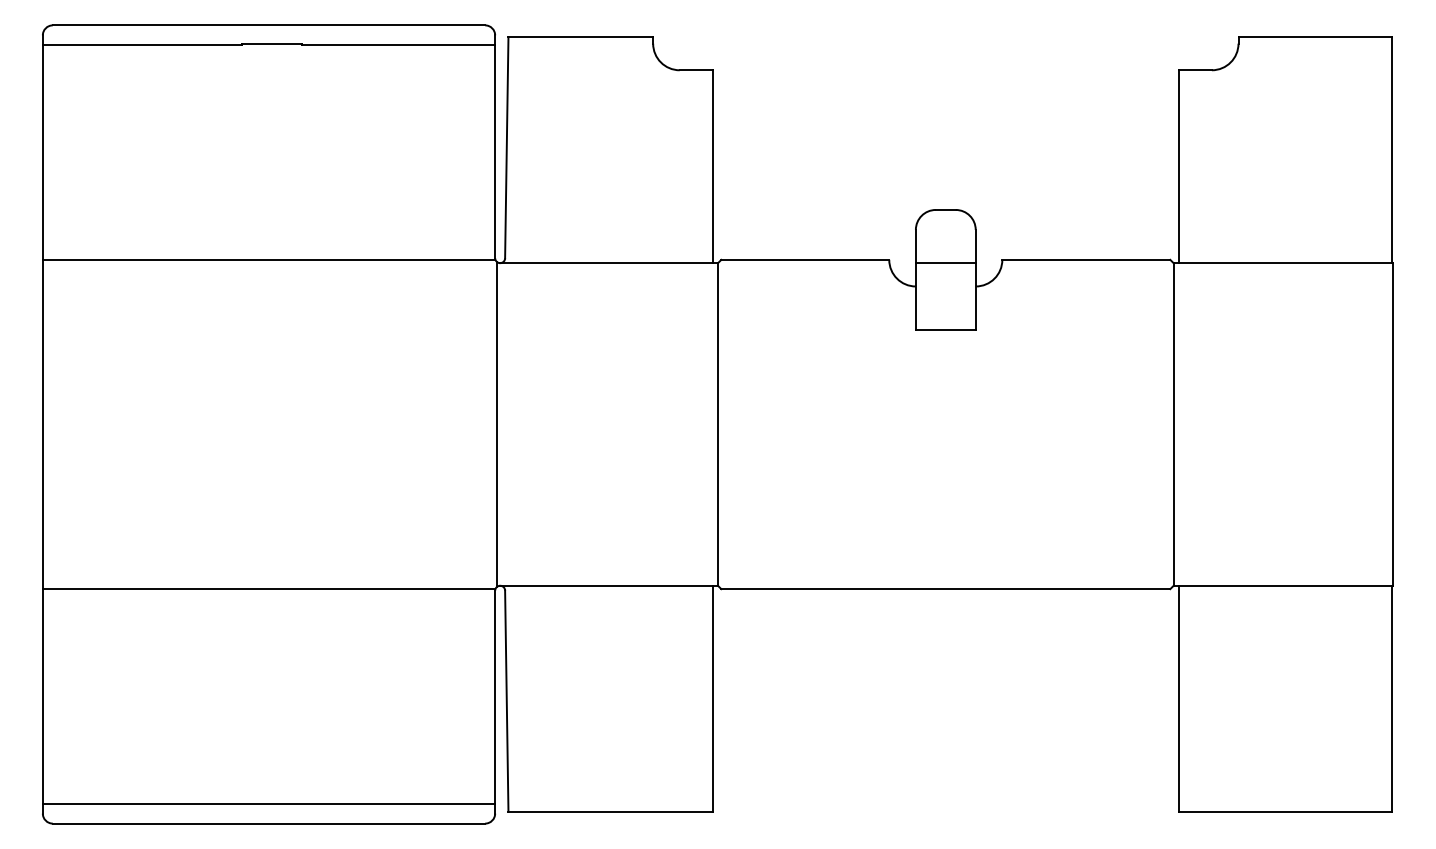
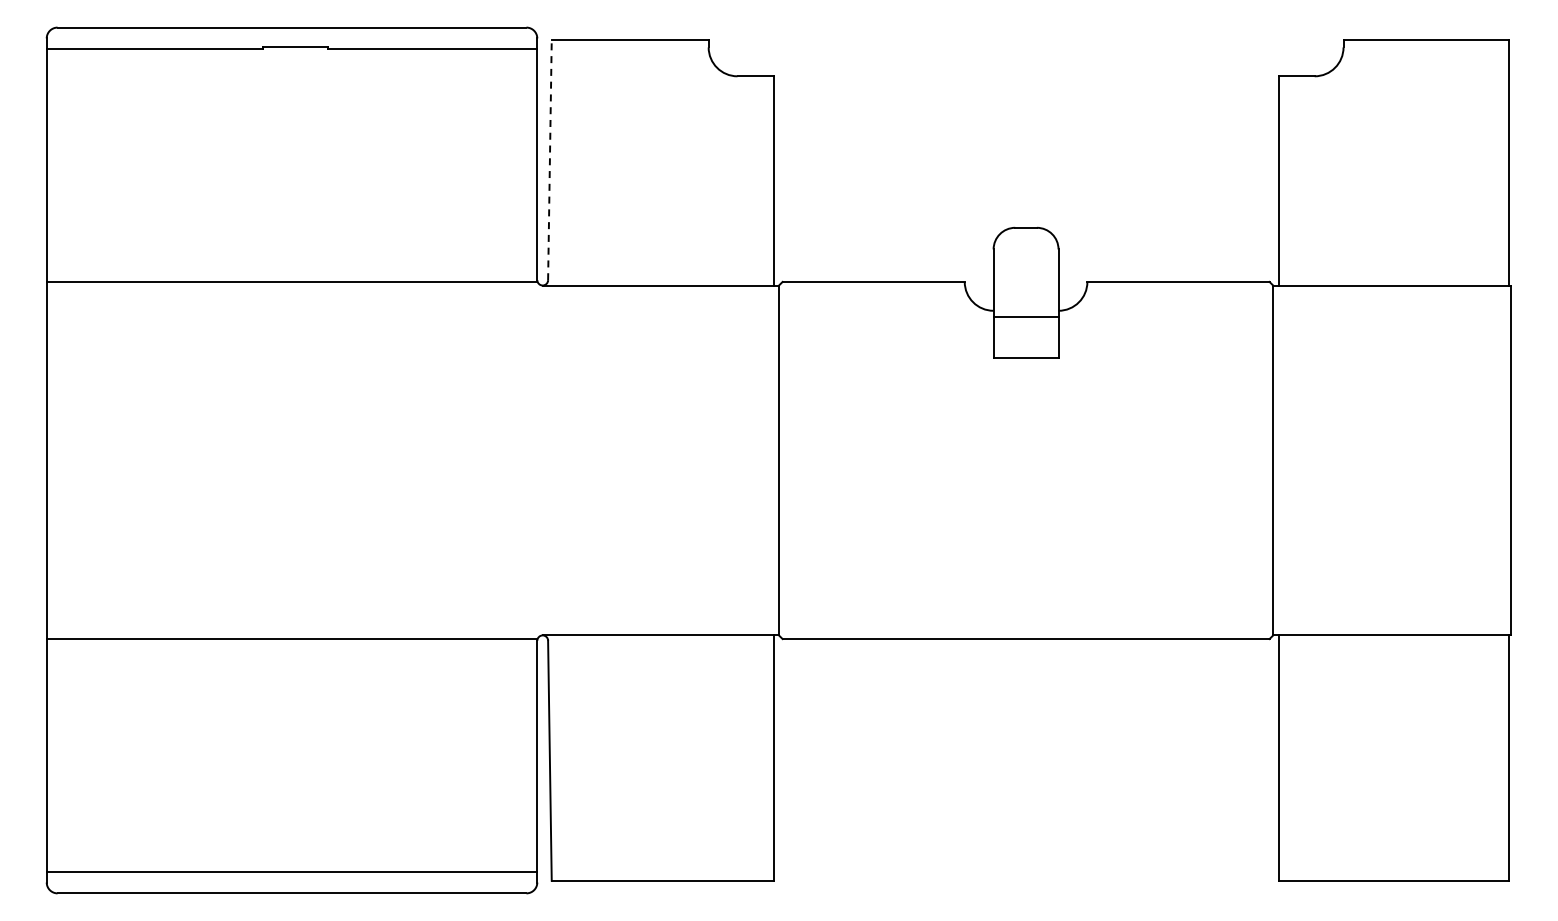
line: (506, 146) -> (549, 159), solid -> dashed
line: (945, 263) -> (1025, 316), moved
line: (497, 424) -> (539, 460), removed

